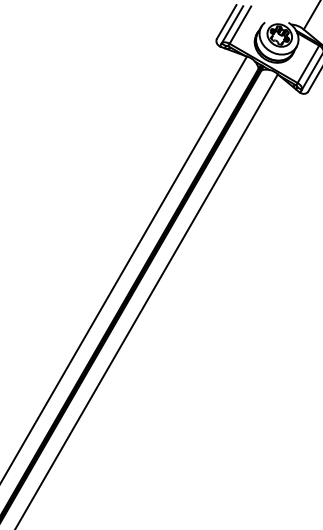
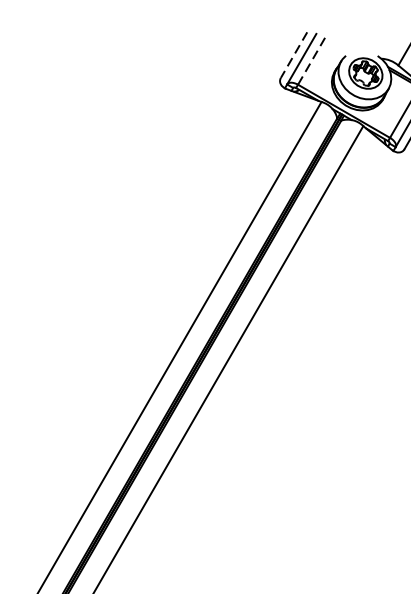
line: (226, 22) -> (293, 55), solid -> dashed
line: (240, 25) -> (312, 59), solid -> dashed

